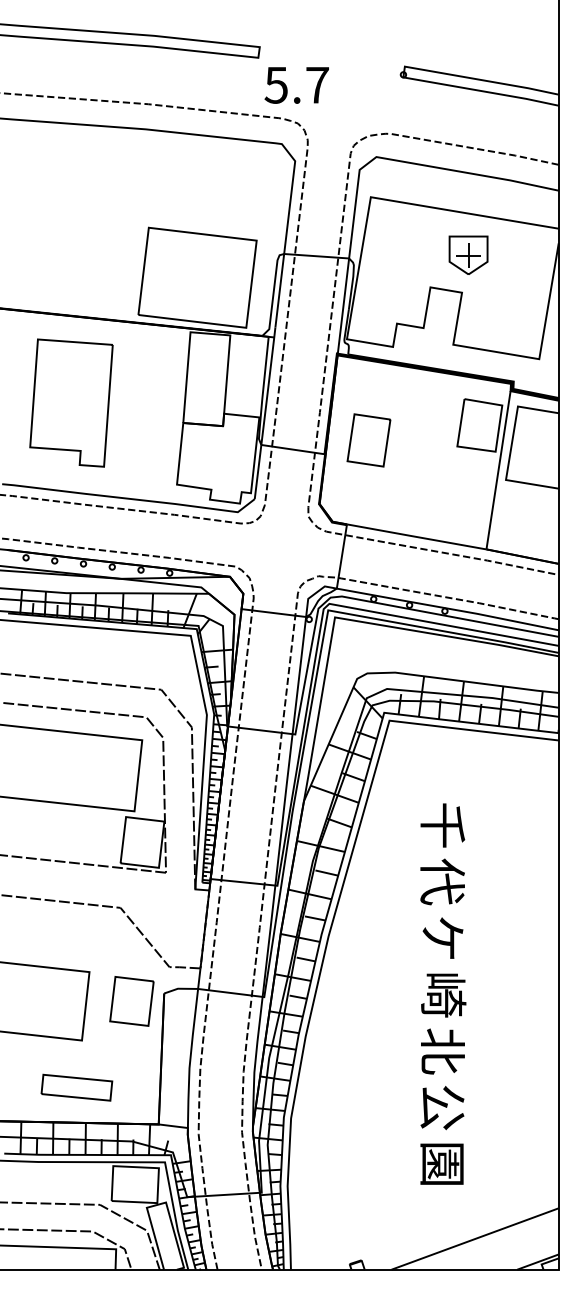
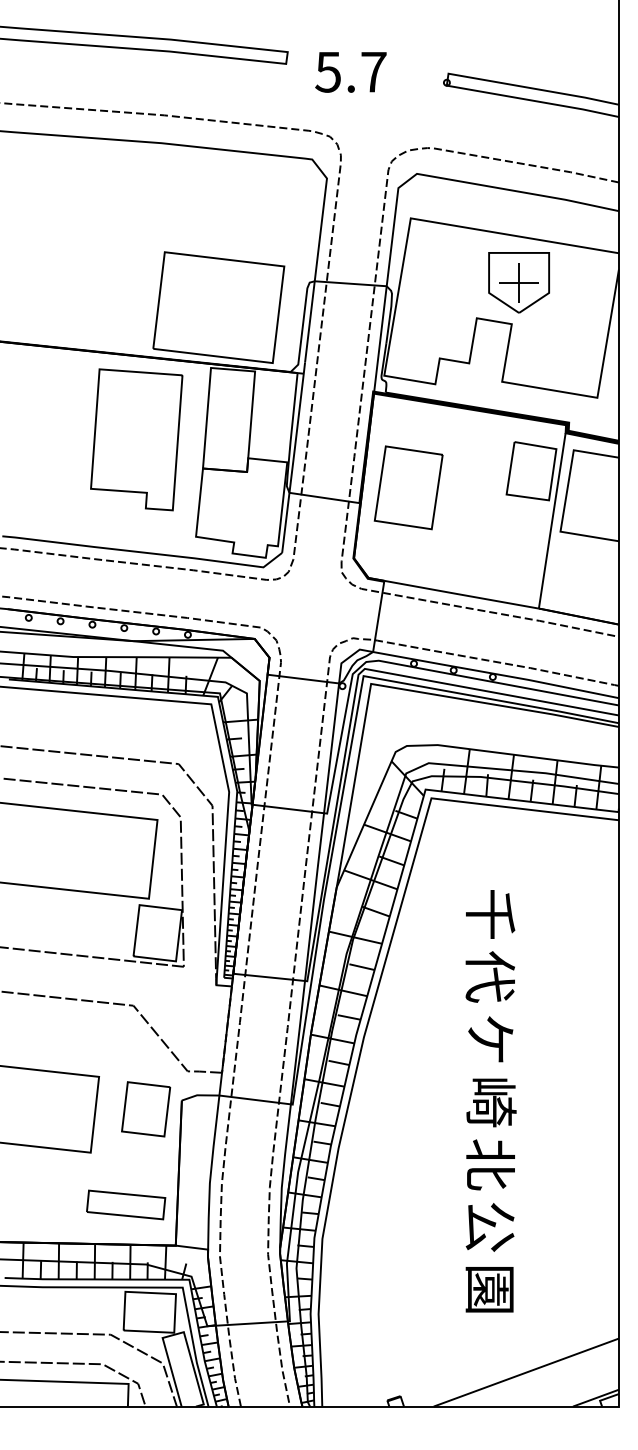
text: (296, 85) -> (350, 72), moved
part: (468, 255) -> (518, 282), size x1.43
part: (71, 402) -> (136, 439), moved
part: (368, 440) -> (408, 487), size x1.43
part: (76, 1087) -> (125, 1204), moved

